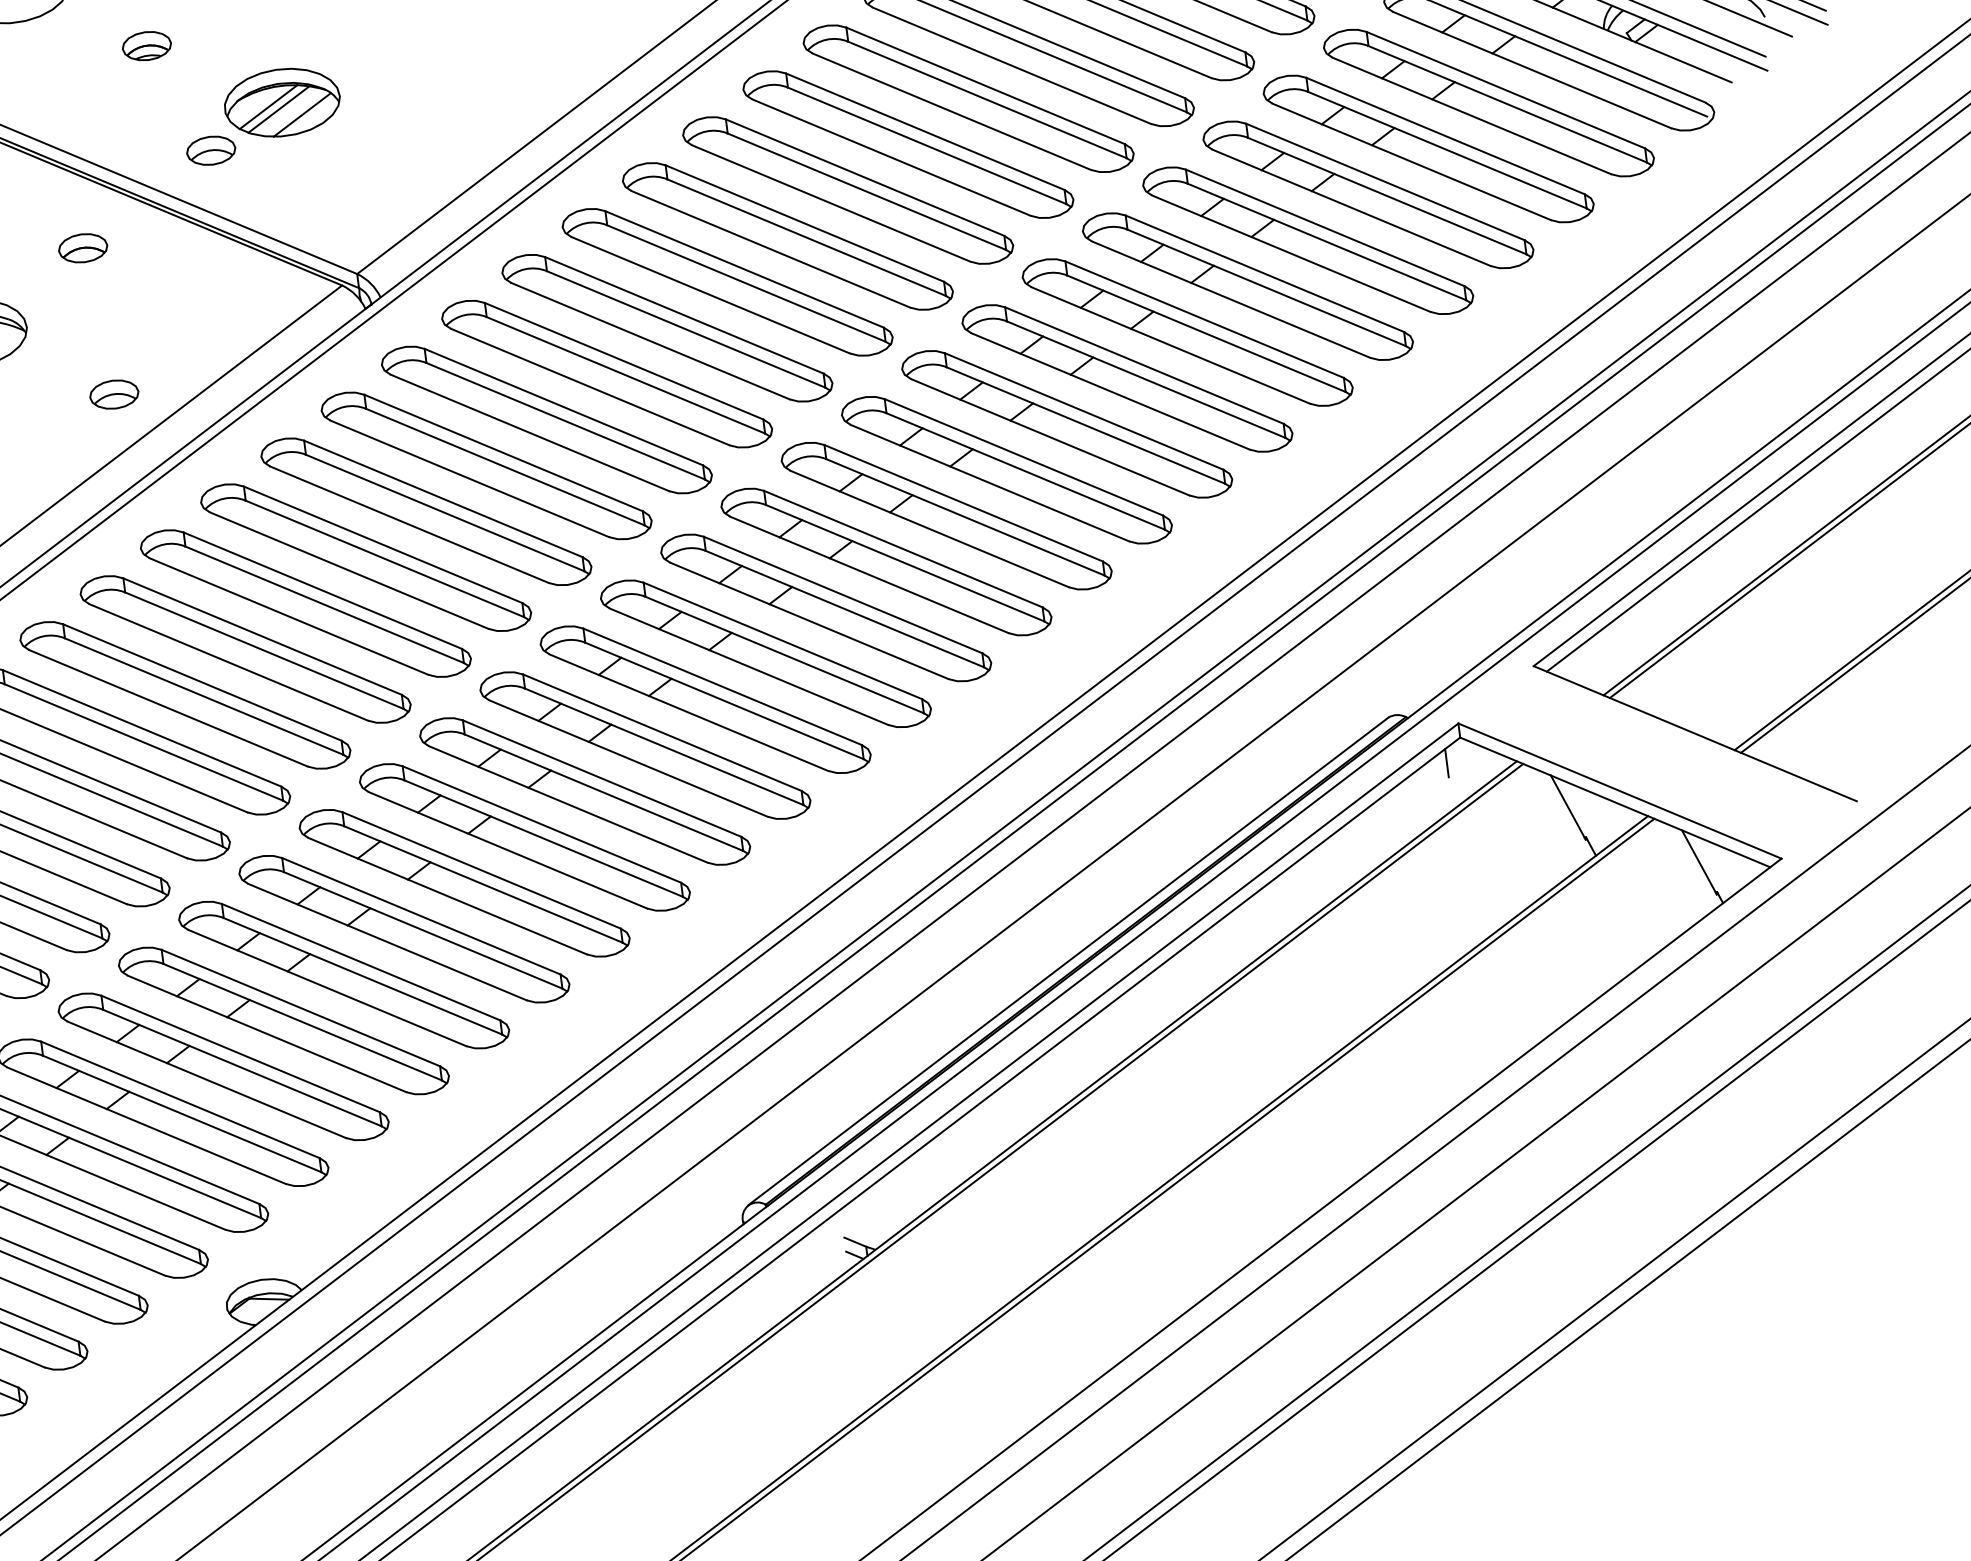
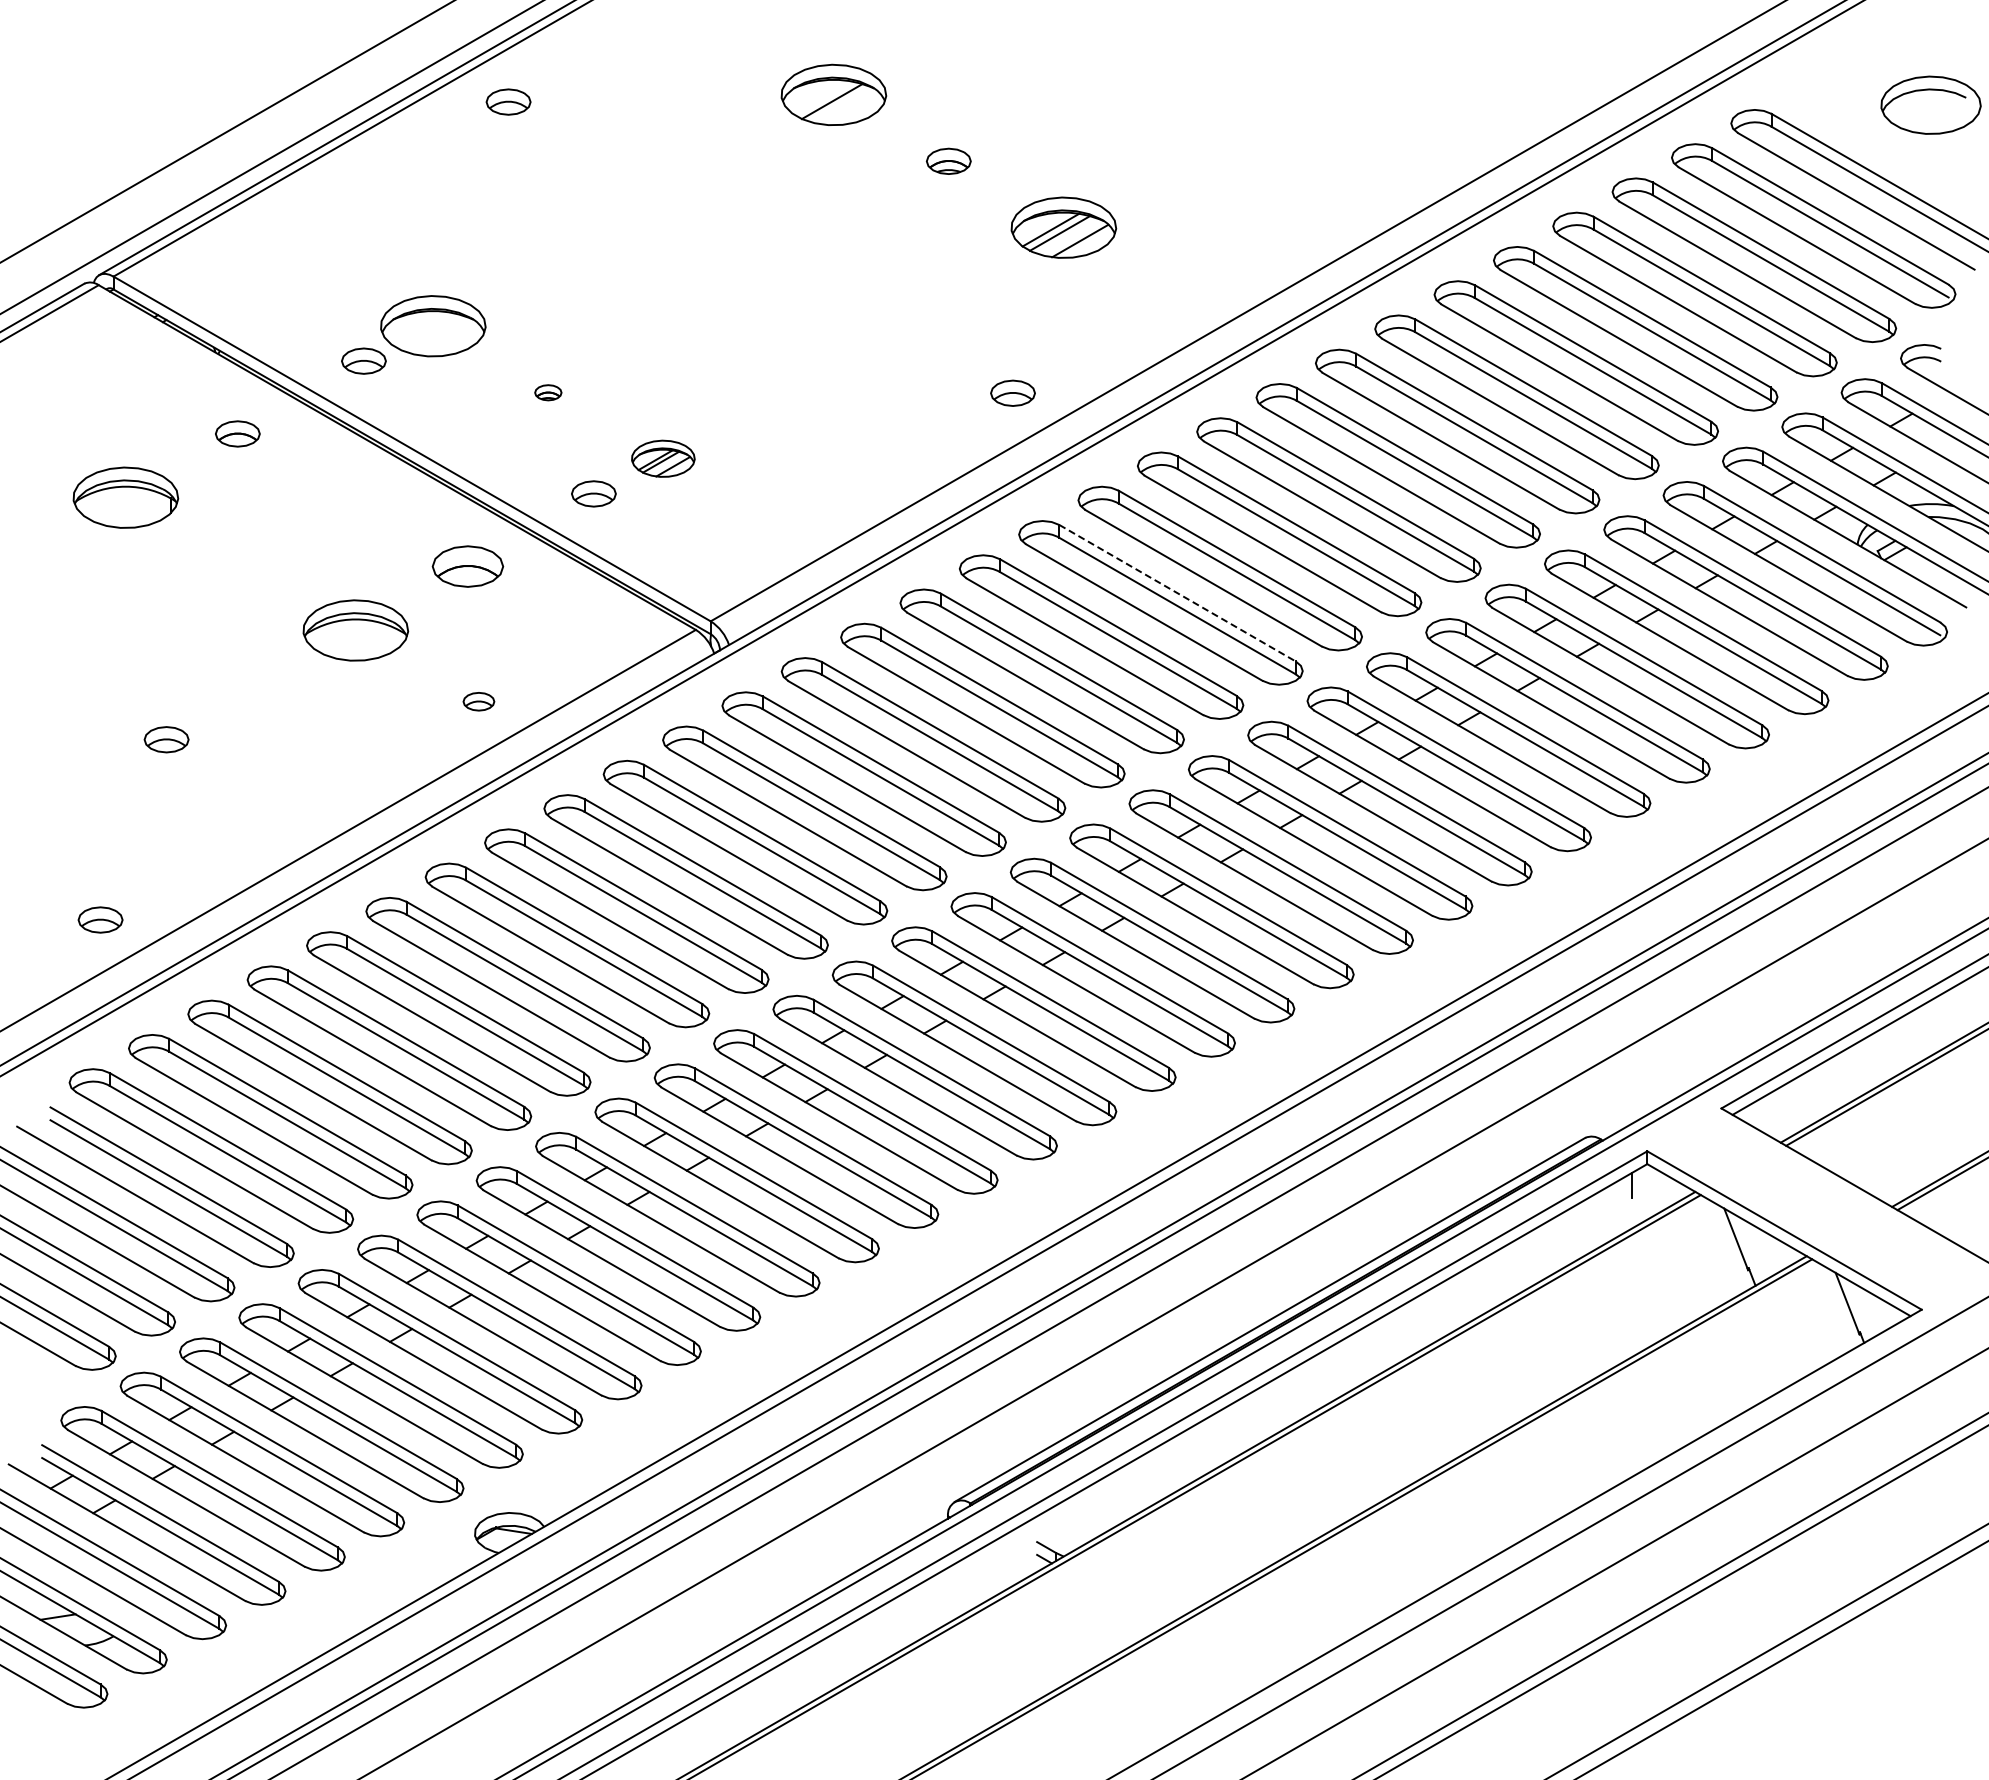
part: (147, 45) -> (548, 392), size x0.6
part: (282, 102) -> (663, 458), size x0.6
line: (865, 177) -> (1177, 593), solid -> dashed
part: (82, 248) -> (467, 566), size x1.6
part: (113, 394) -> (478, 701), size x0.7

